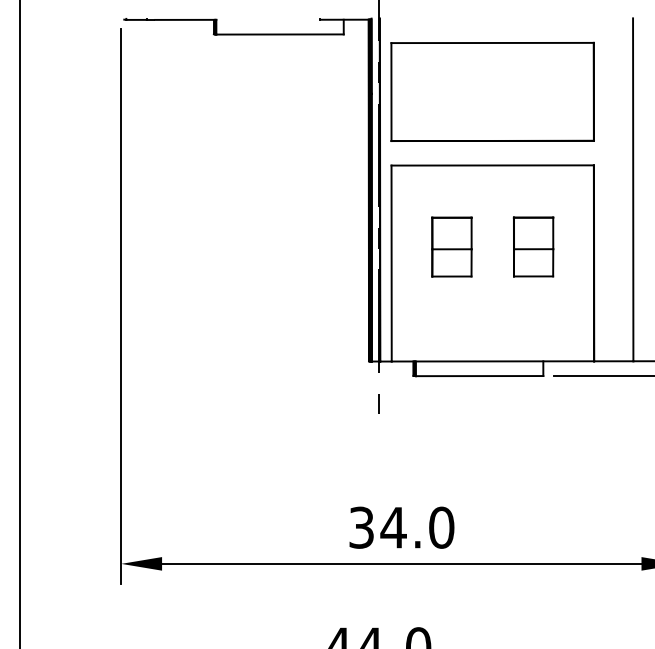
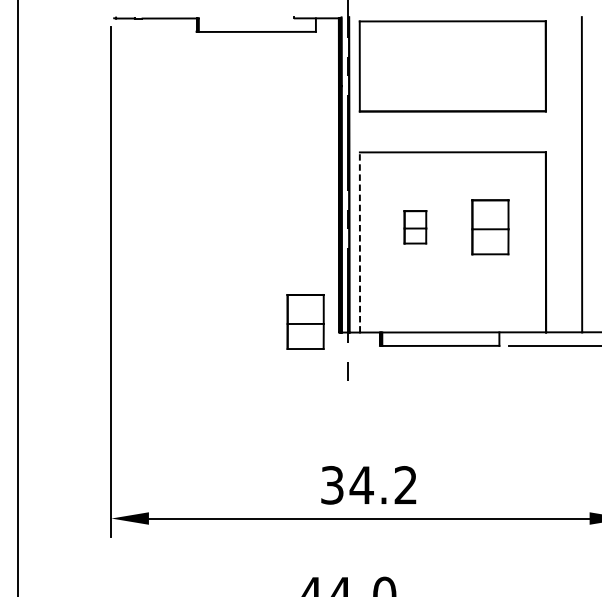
part: (492, 91) -> (452, 65), moved
part: (451, 246) -> (414, 226), size x0.6
line: (391, 263) -> (359, 242), solid -> dashed
part: (332, 349) -> (305, 321), added
text: (441, 527) -> (405, 485), 34.0 -> 34.2

